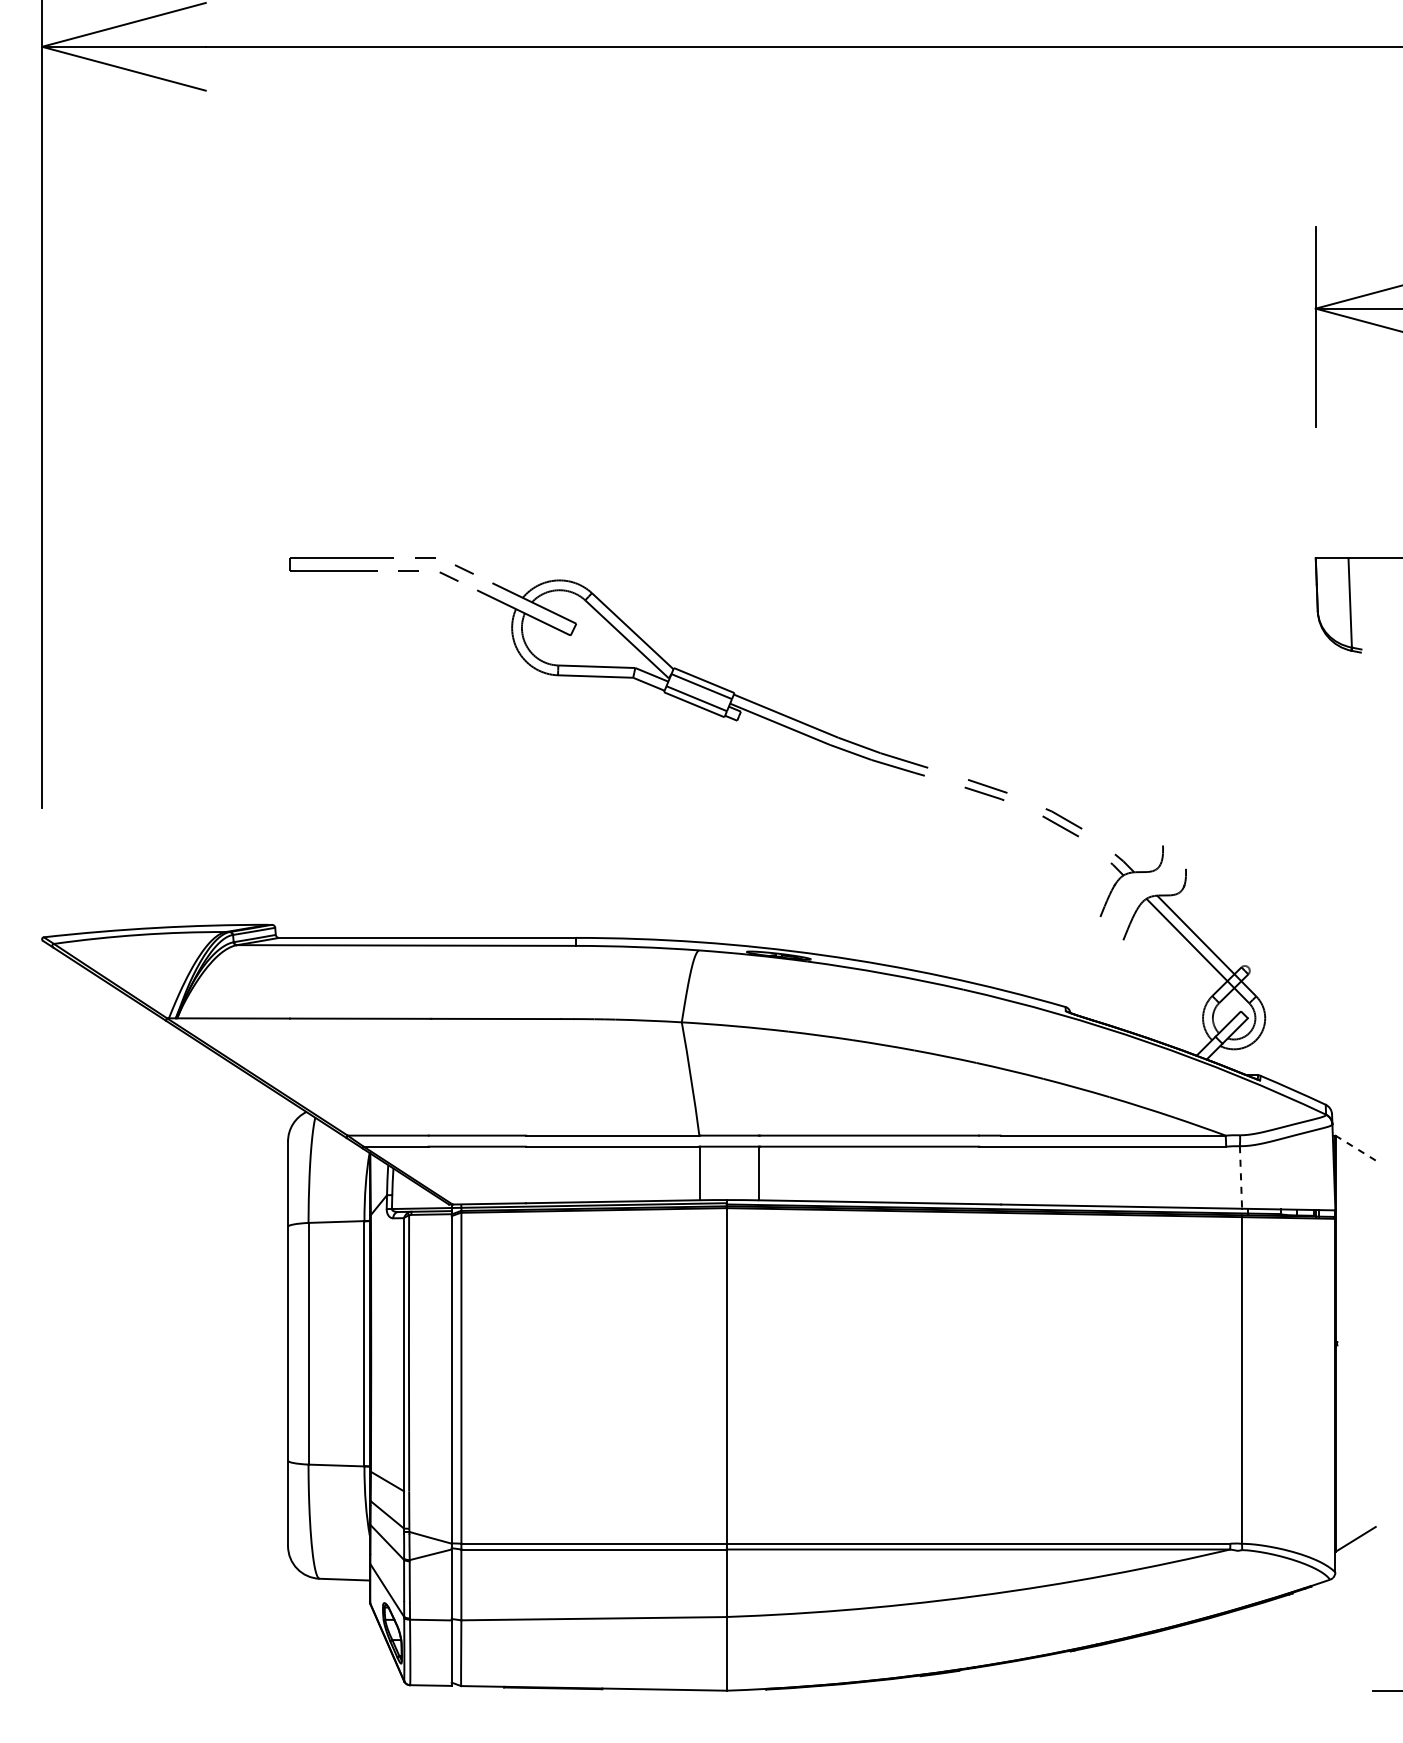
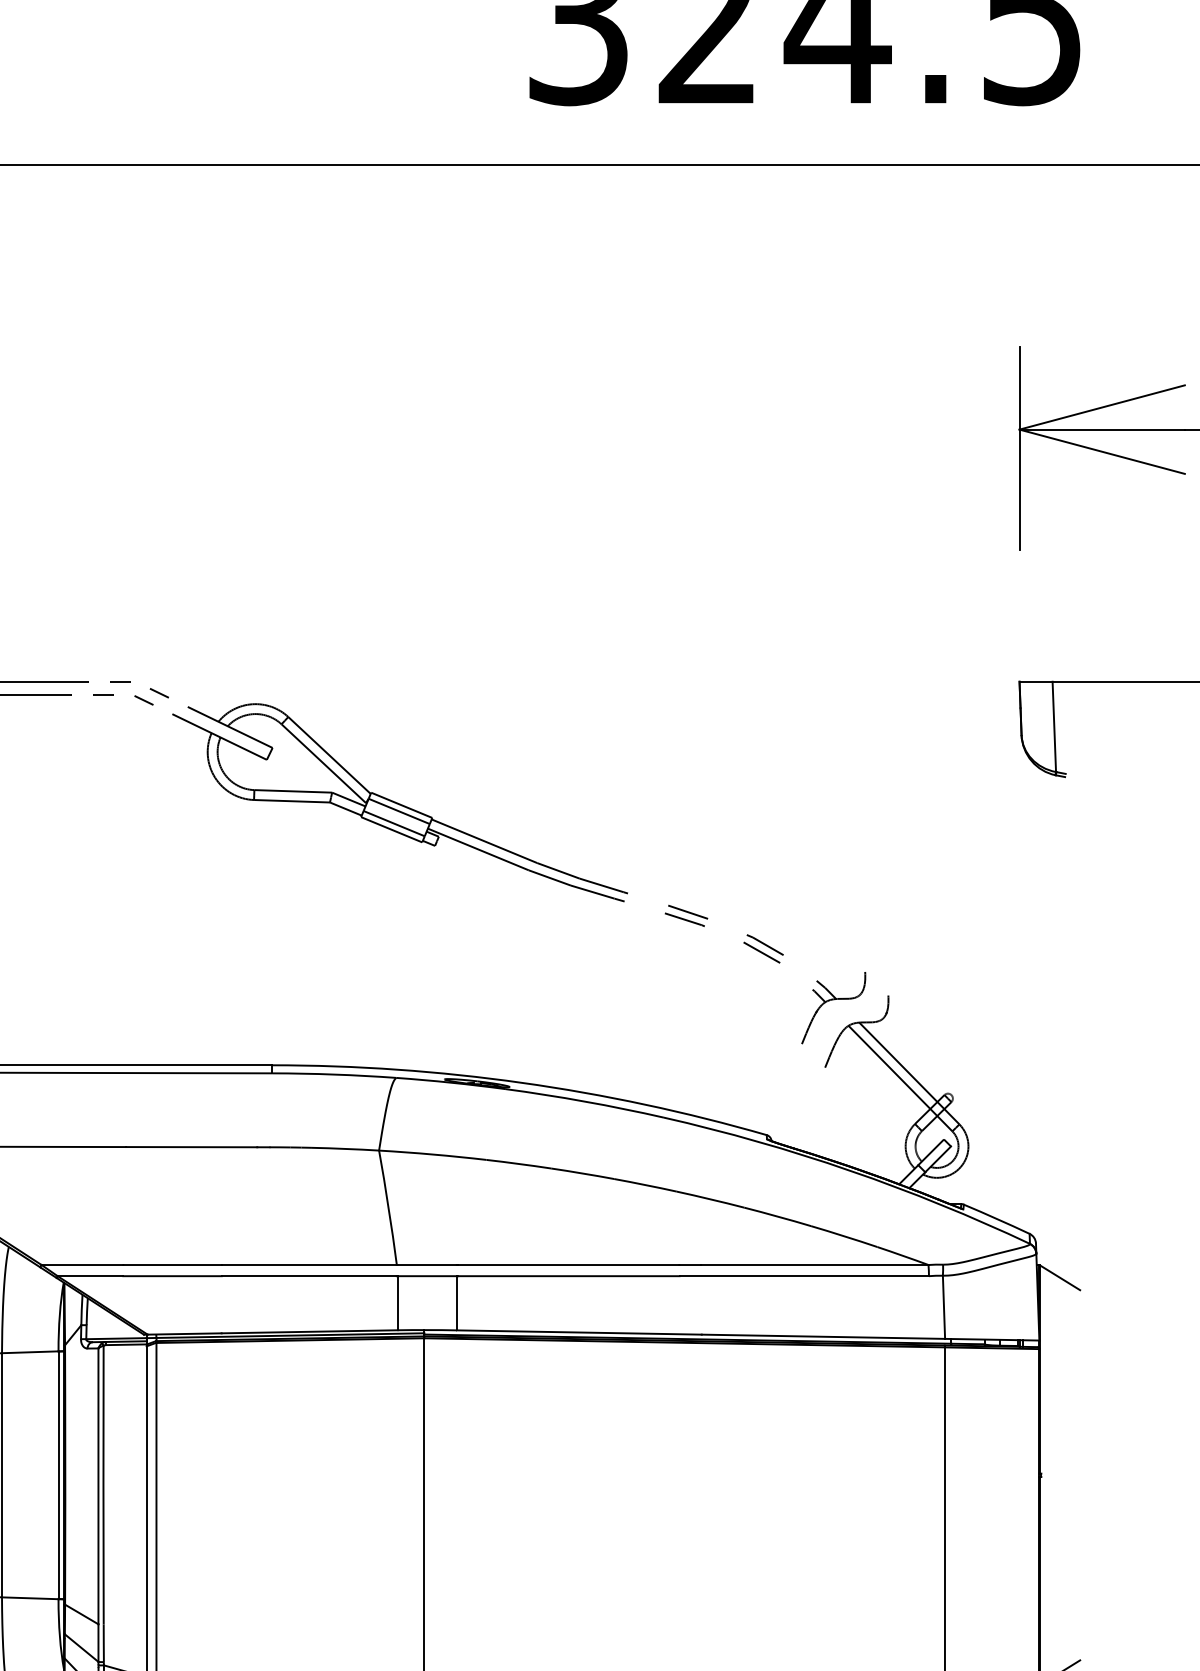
line: (1355, 1147) -> (1059, 1277), dashed -> solid
line: (1241, 1177) -> (944, 1307), dashed -> solid

